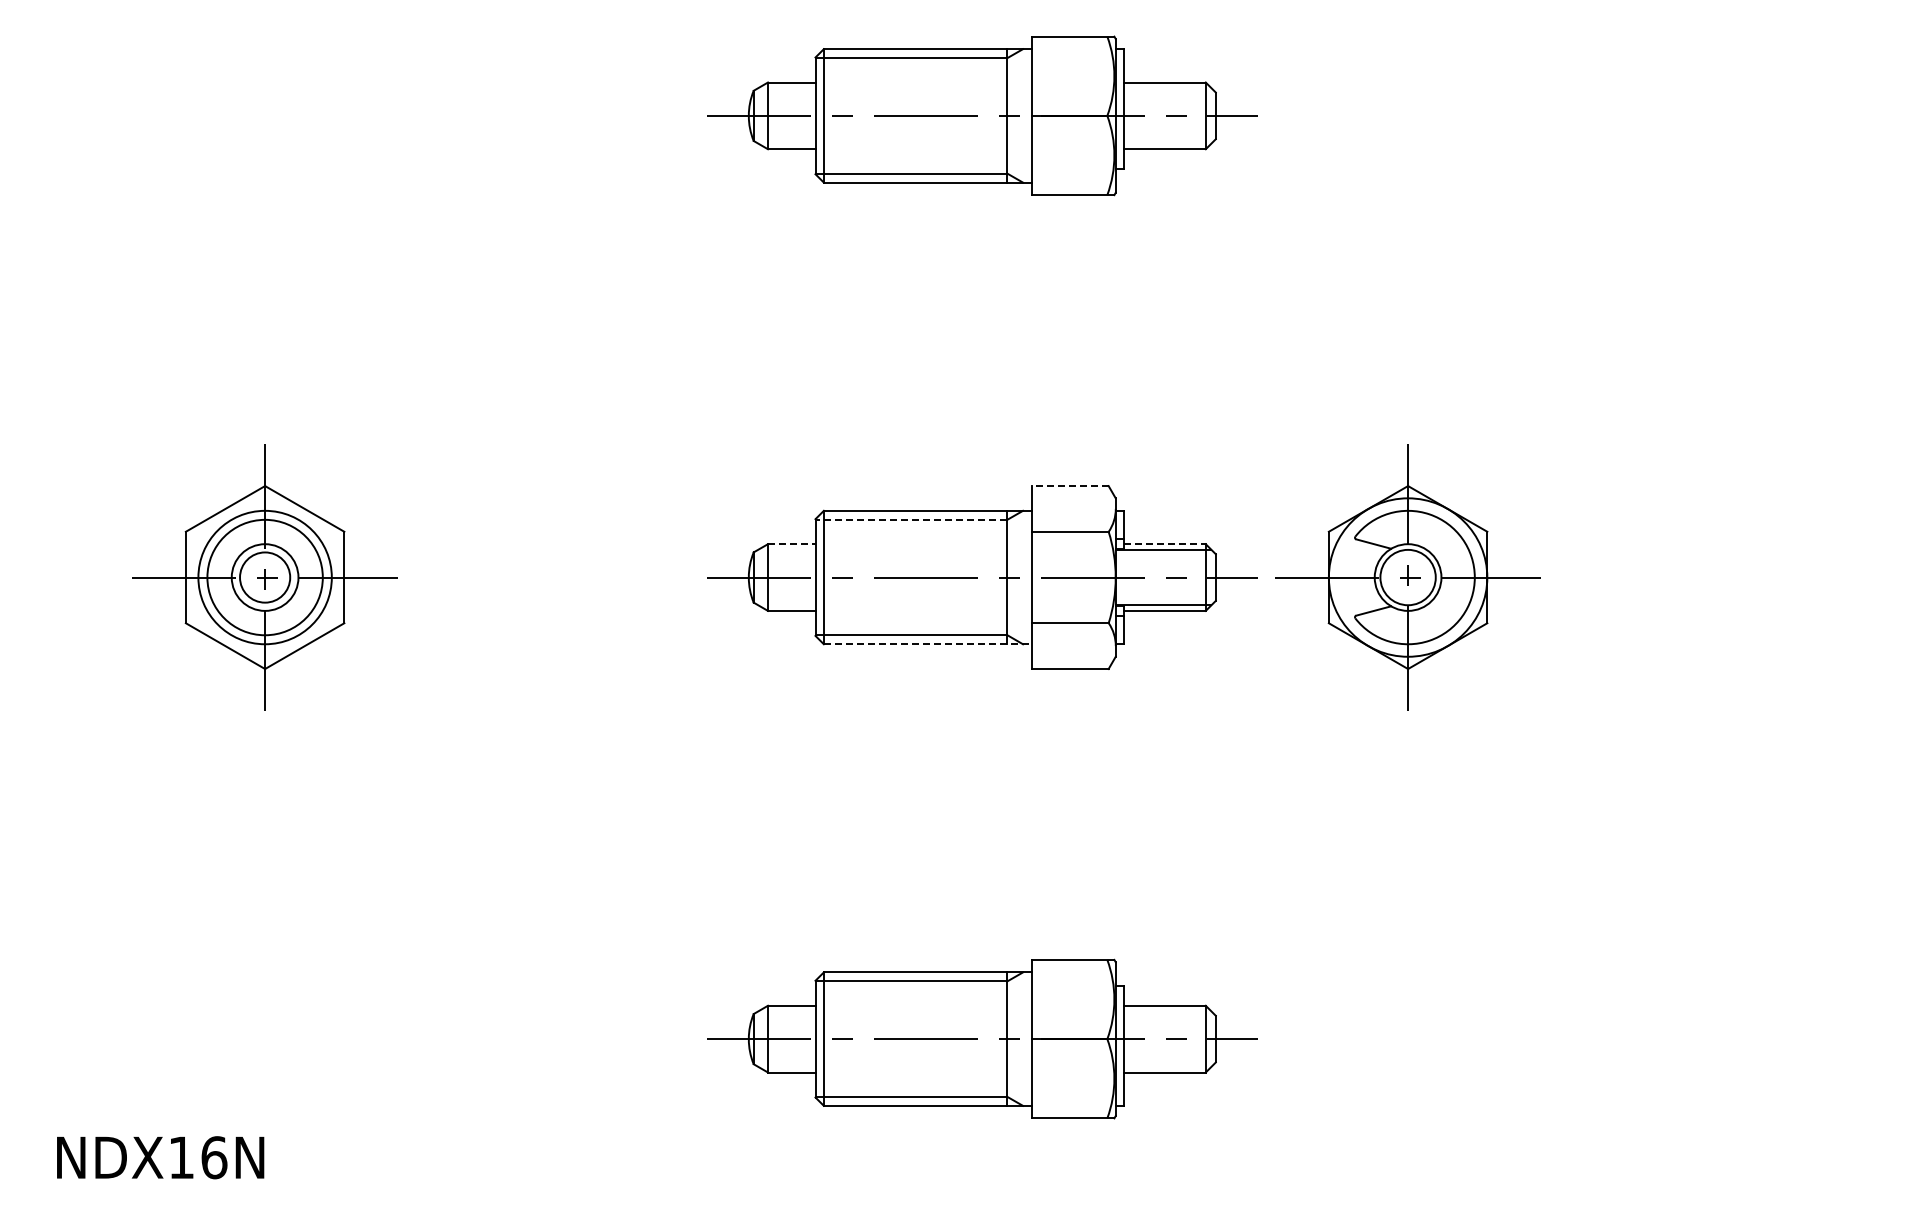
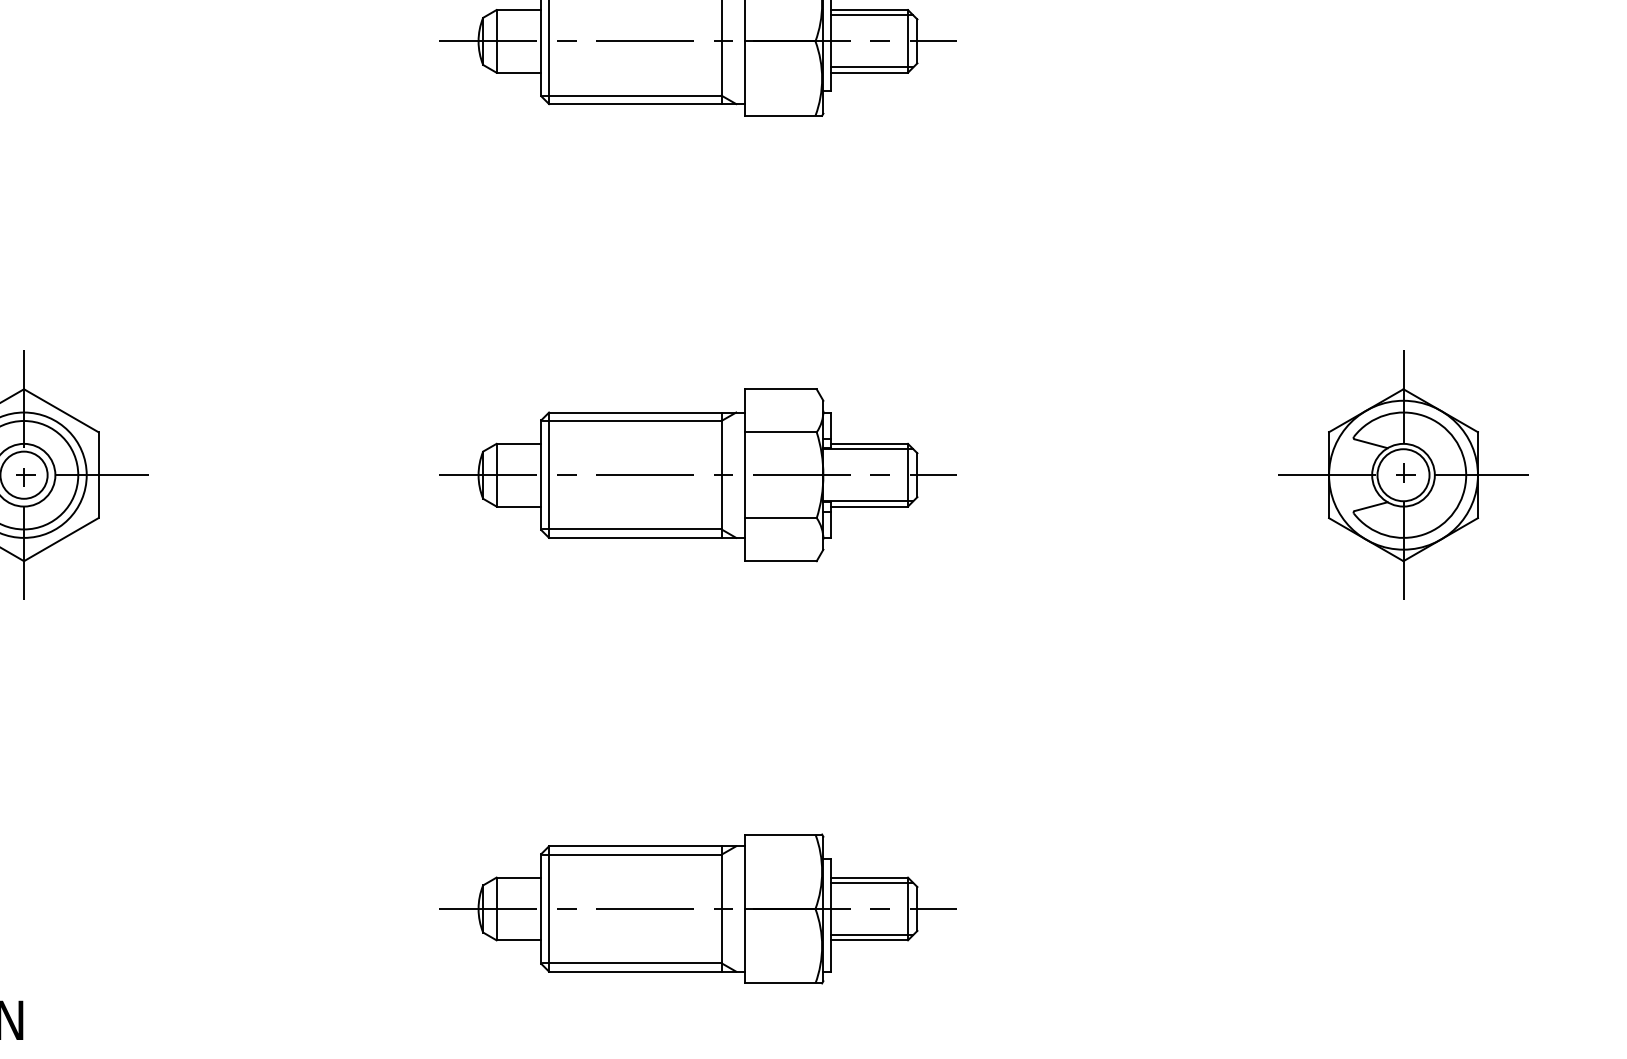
line: (1167, 88) -> (872, 15), added
line: (1167, 143) -> (872, 67), added
line: (1070, 486) -> (780, 389), dashed -> solid
line: (911, 519) -> (631, 420), dashed -> solid
line: (791, 544) -> (518, 444), dashed -> solid
line: (1164, 544) -> (869, 444), dashed -> solid
part: (1407, 577) -> (1402, 475), moved
line: (928, 644) -> (647, 538), dashed -> solid
line: (1167, 1011) -> (872, 883), added
line: (1167, 1066) -> (872, 934), added

